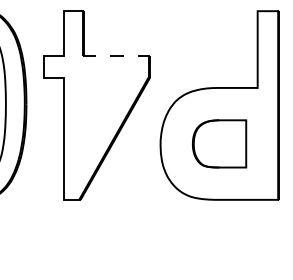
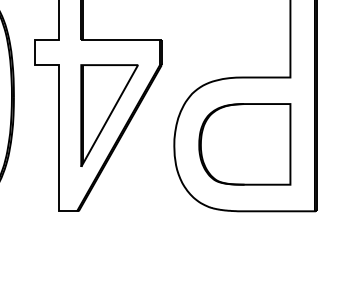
line: (115, 56) -> (120, 39), dashed -> solid
part: (105, 119) -> (108, 115), added
part: (219, 143) -> (244, 143), size x1.43

